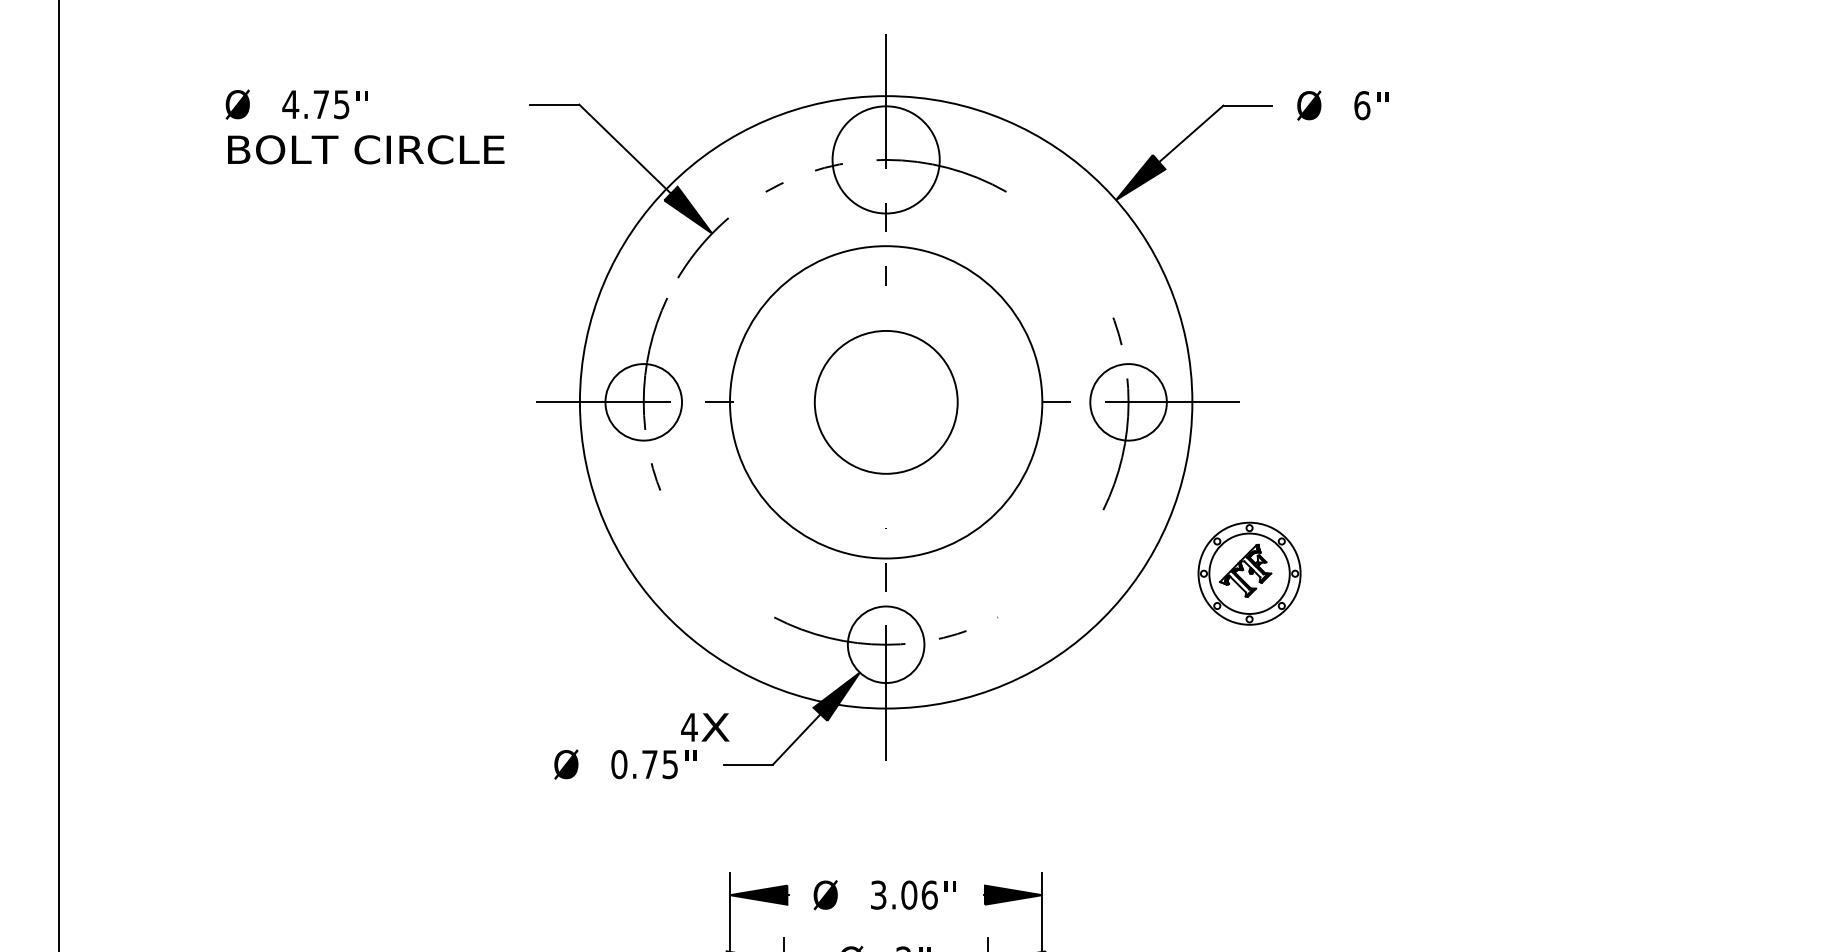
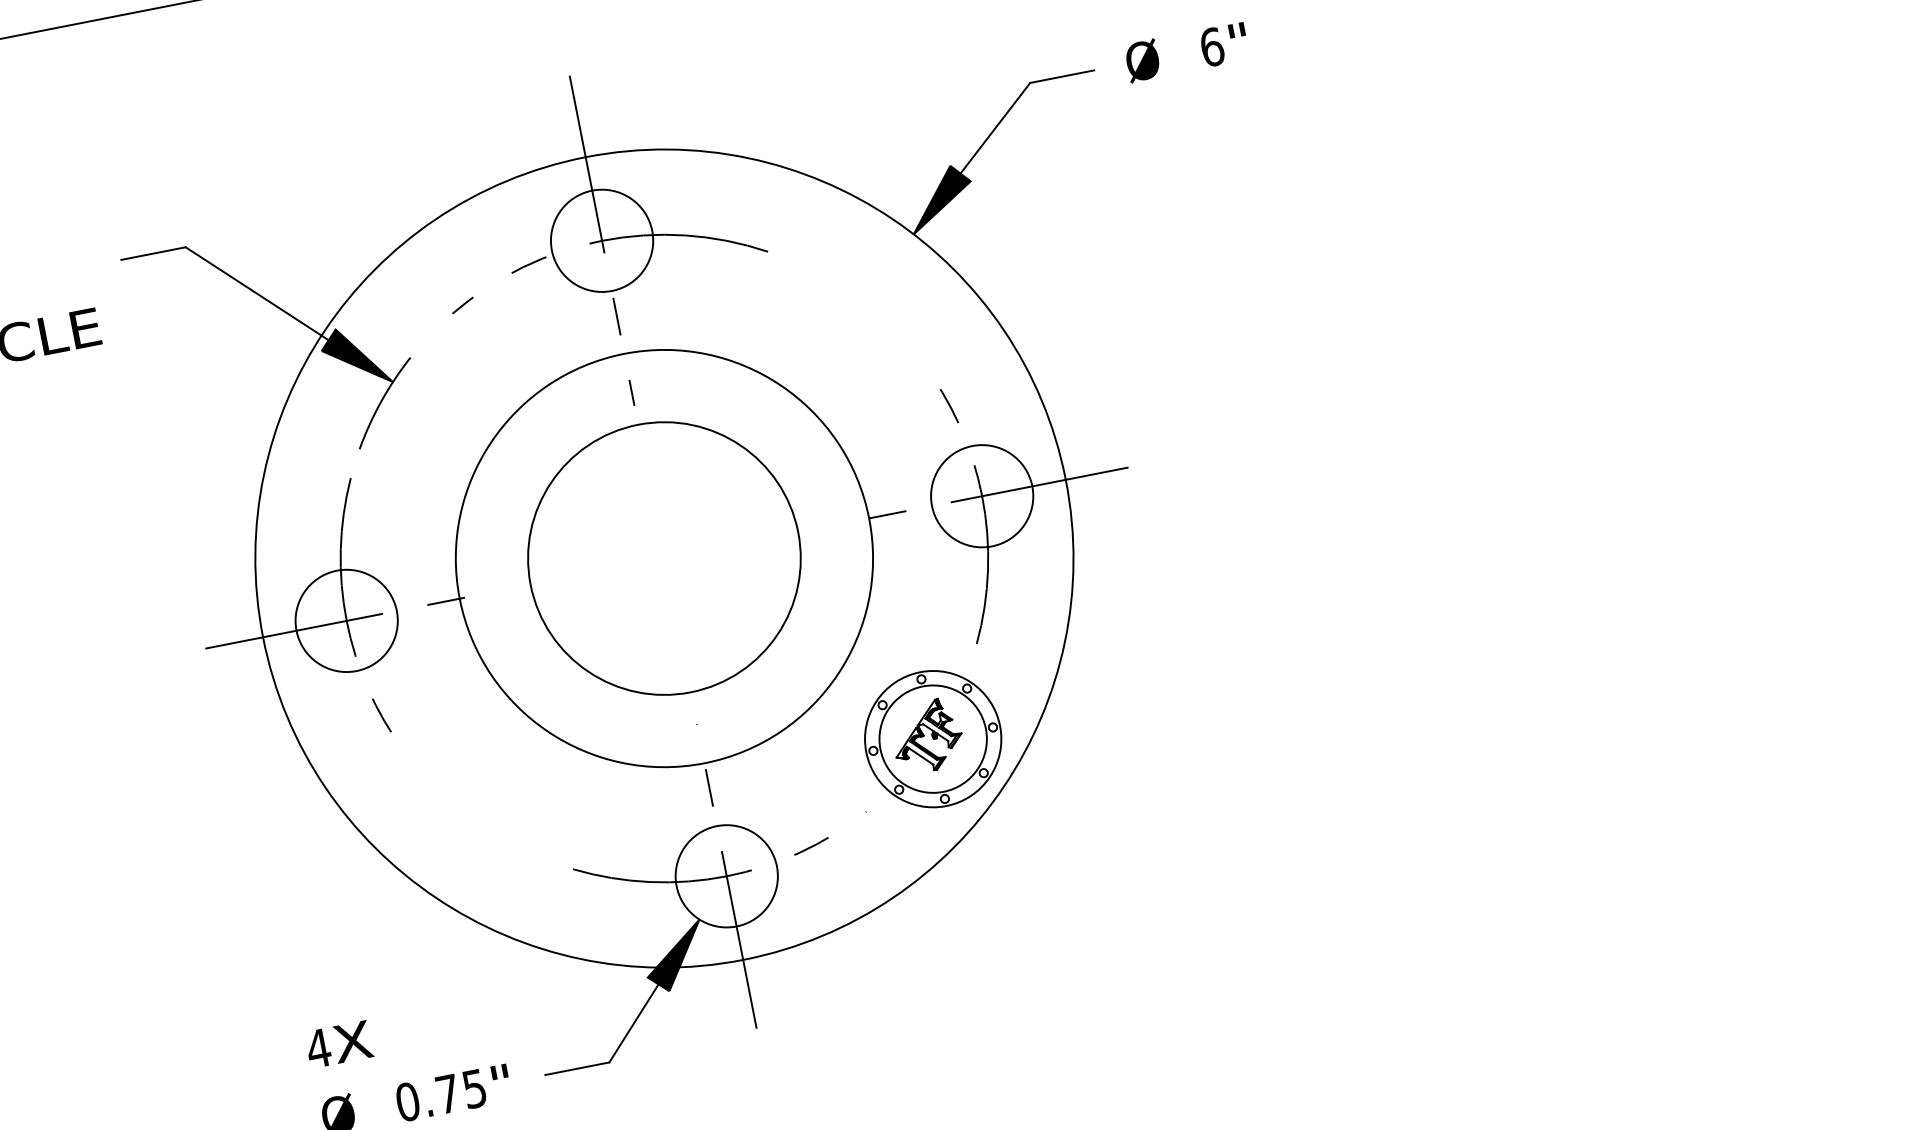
circle: (885, 159) -> (601, 240), size x0.71
circle: (886, 402) -> (664, 558), size x1.43
part: (1249, 573) -> (933, 738), moved
text: (705, 727) -> (339, 1044), moved

